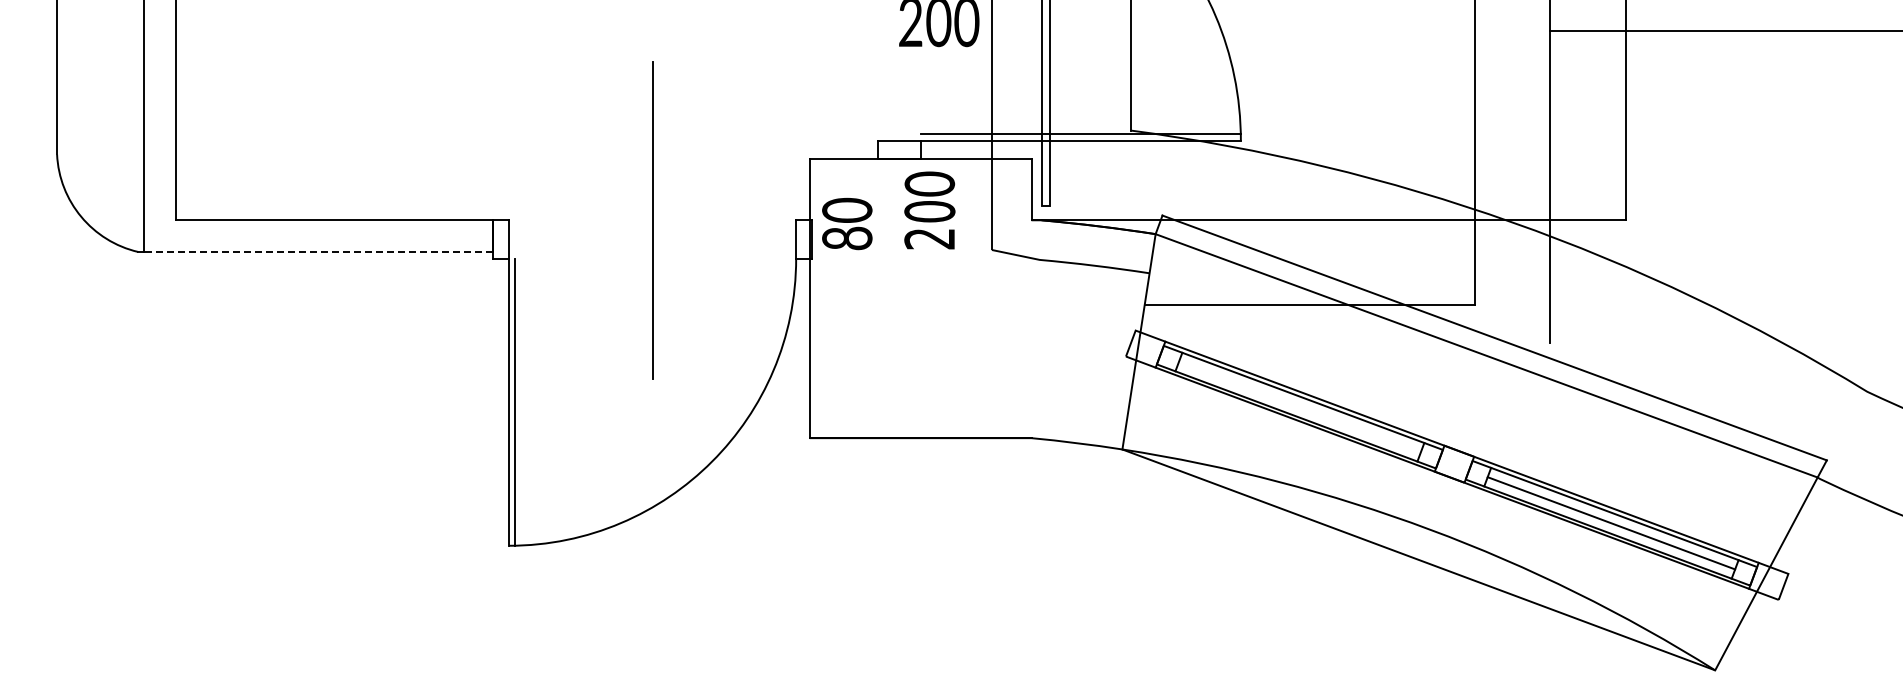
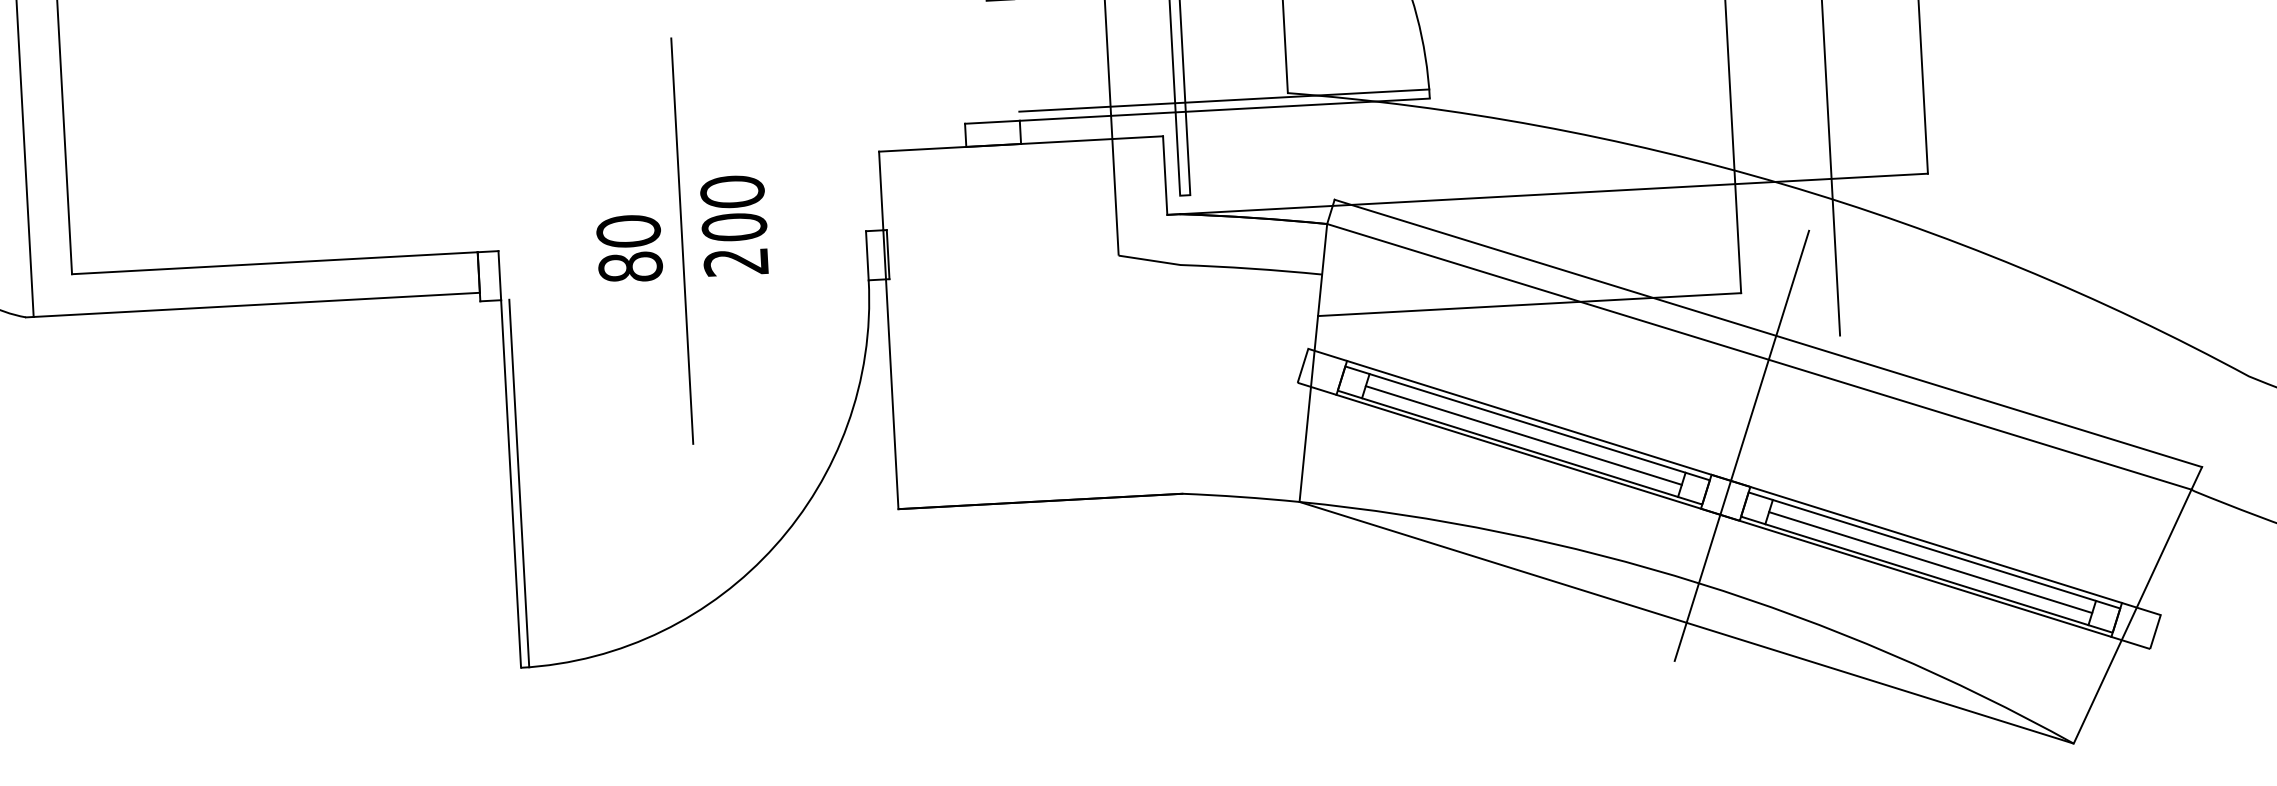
text: (888, 210) -> (681, 228), moved
line: (318, 251) -> (256, 304), dashed -> solid
line: (1299, 407) -> (1523, 435), added
line: (1468, 424) -> (1740, 445), added

